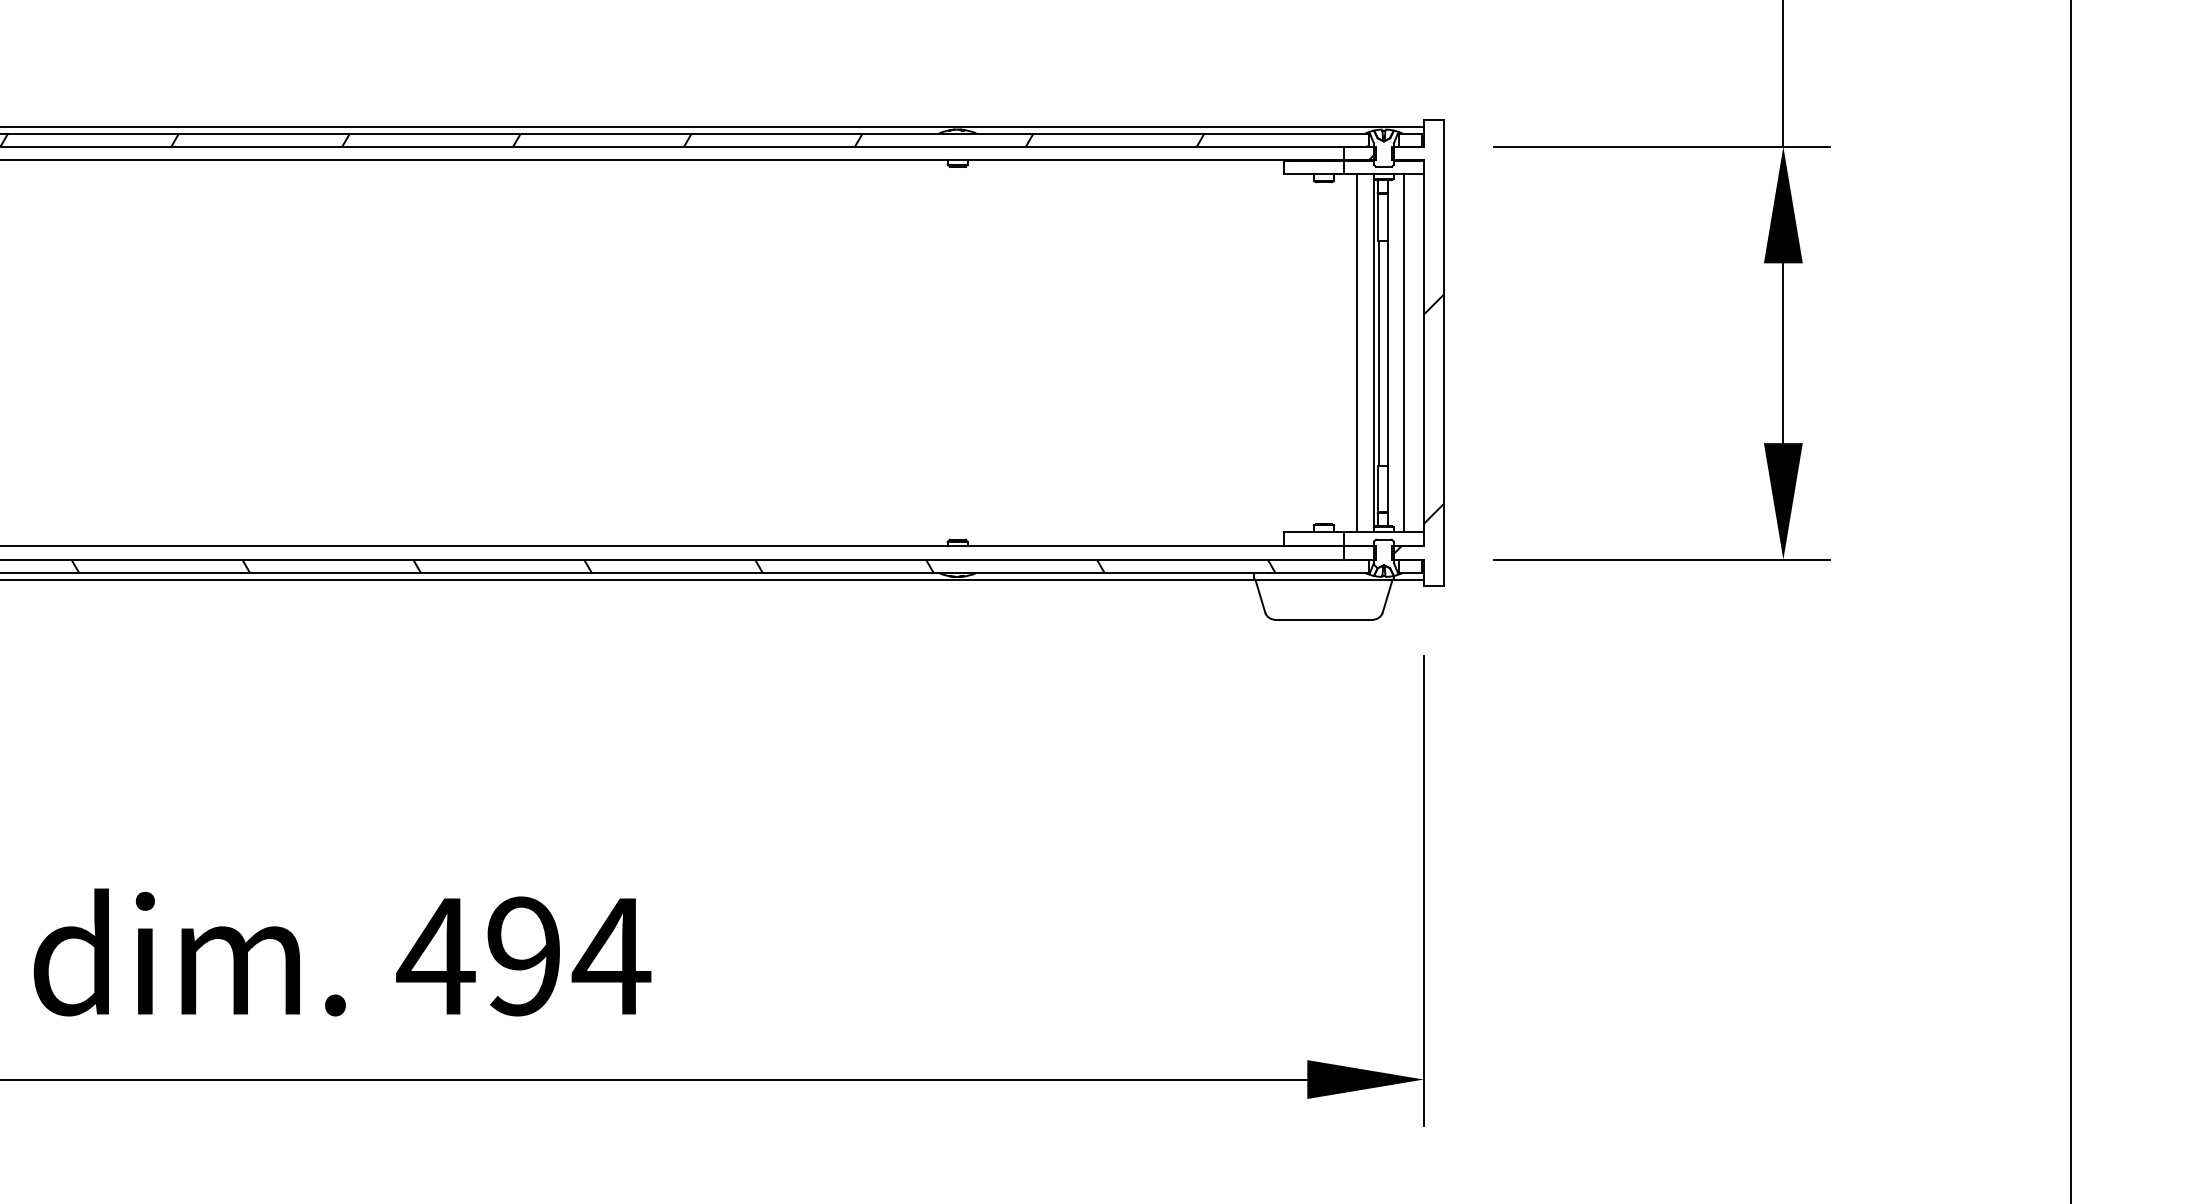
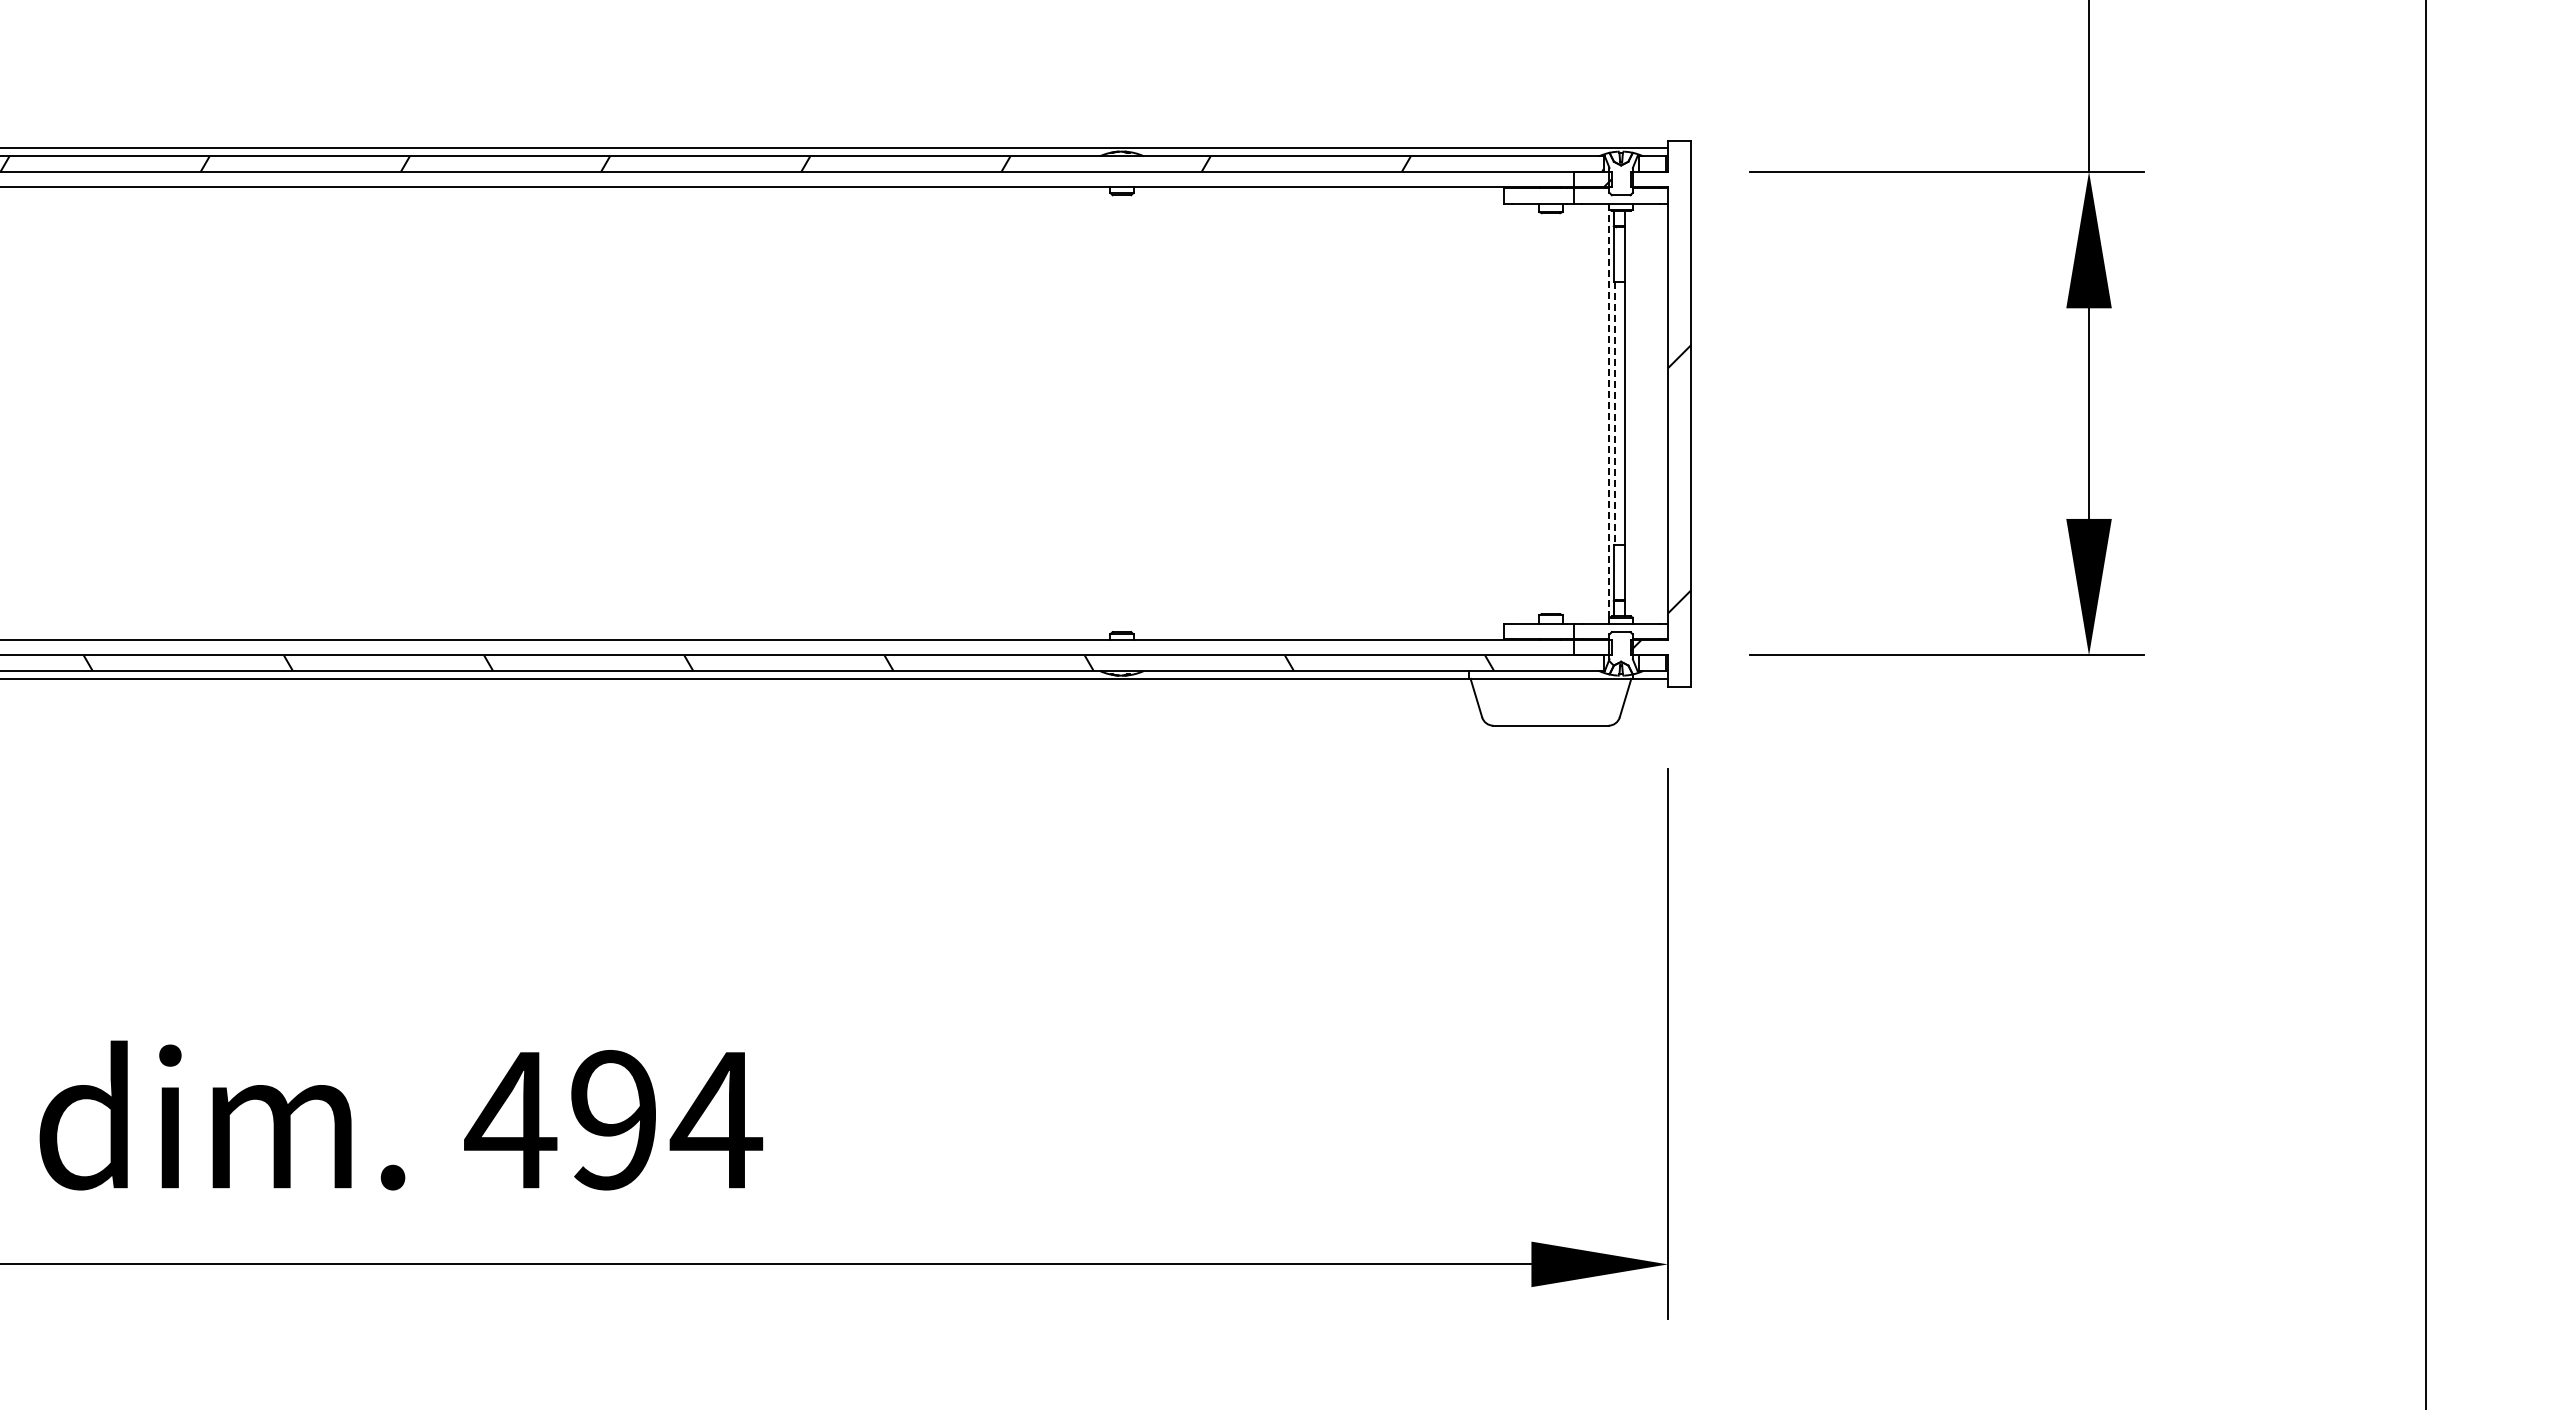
line: (1356, 353) -> (1589, 413), removed
line: (1373, 353) -> (1609, 413), solid -> dashed
line: (1379, 353) -> (1615, 413), solid -> dashed
line: (1403, 353) -> (1644, 413), removed

